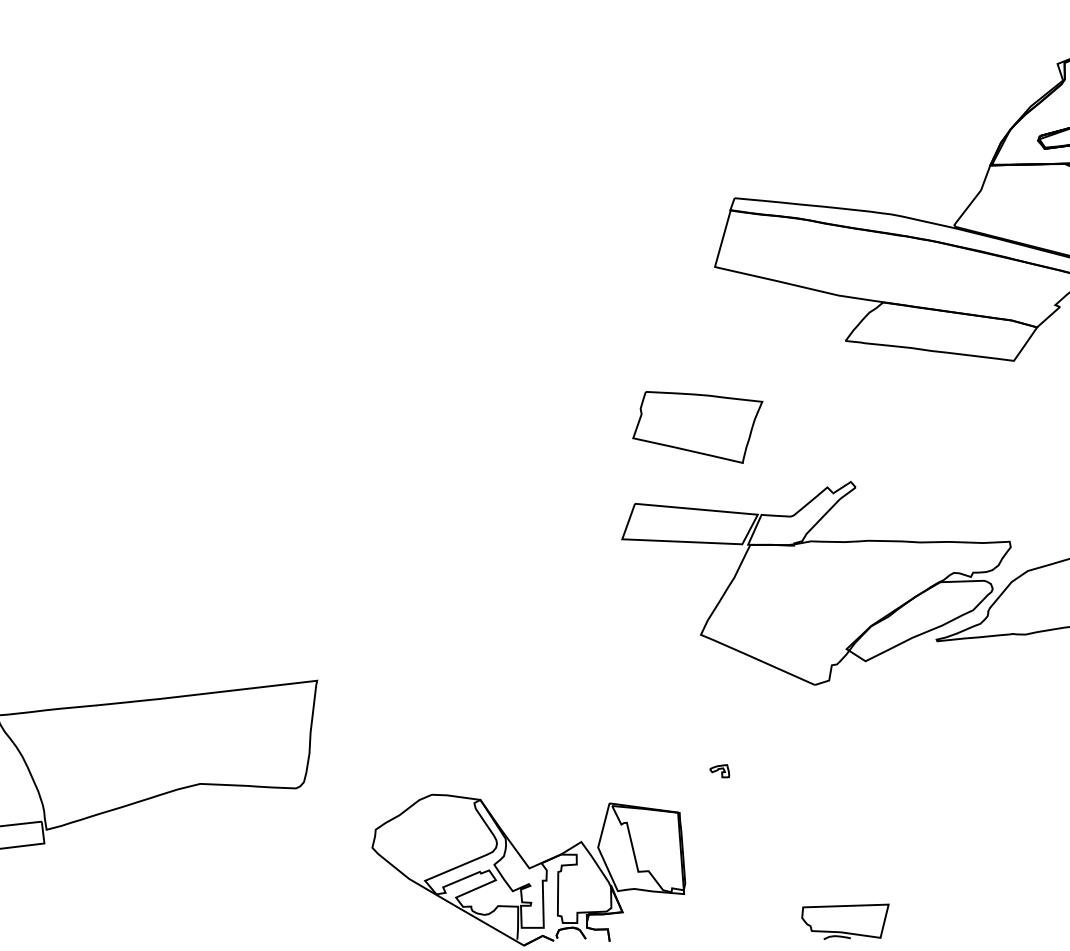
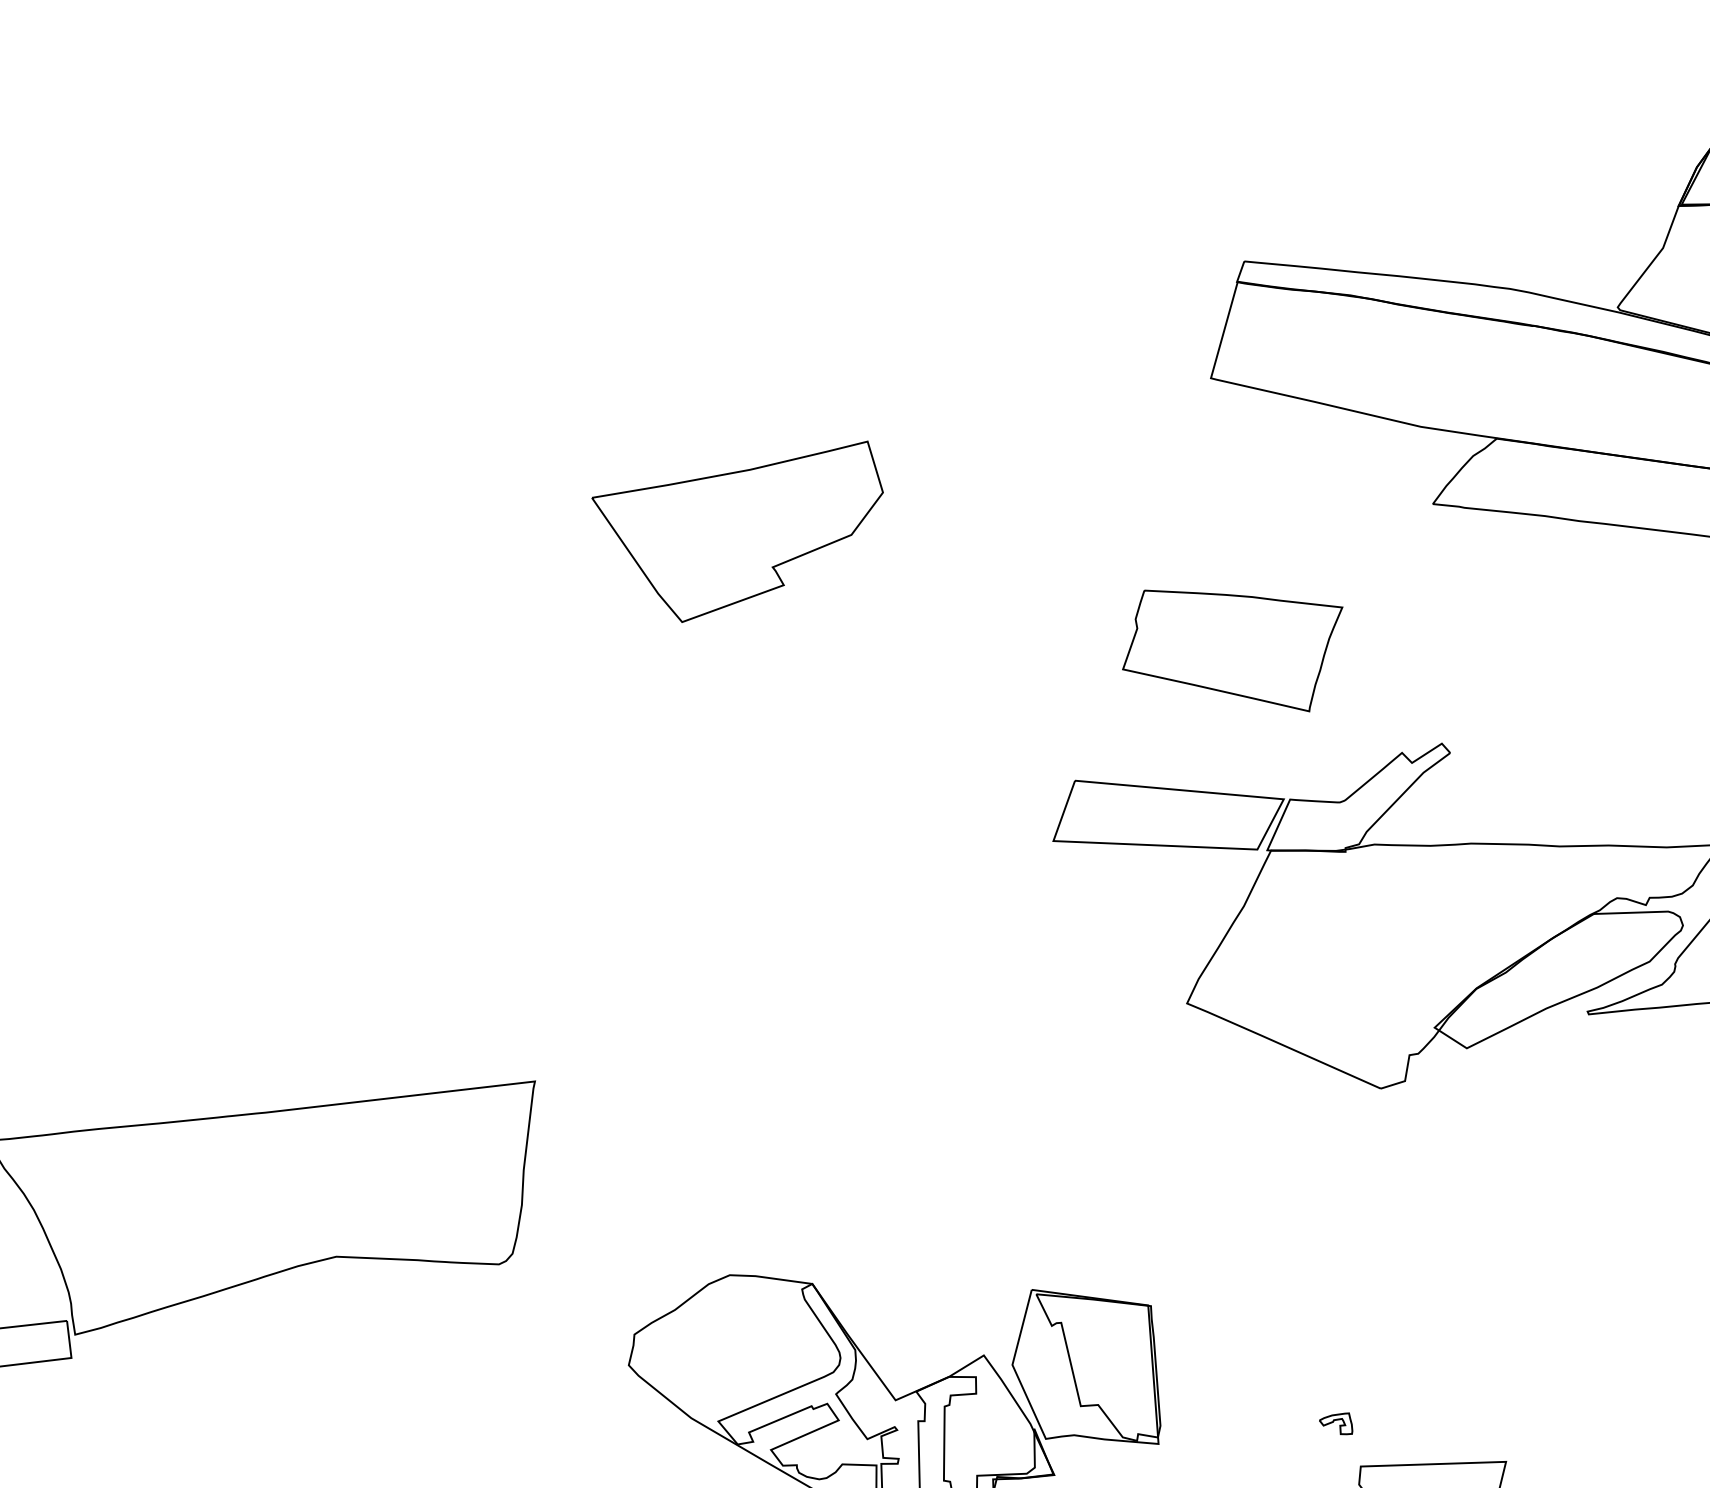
part: (436, 357) -> (737, 532), added
part: (697, 427) -> (1232, 651), moved
part: (719, 771) -> (1335, 1424), moved

